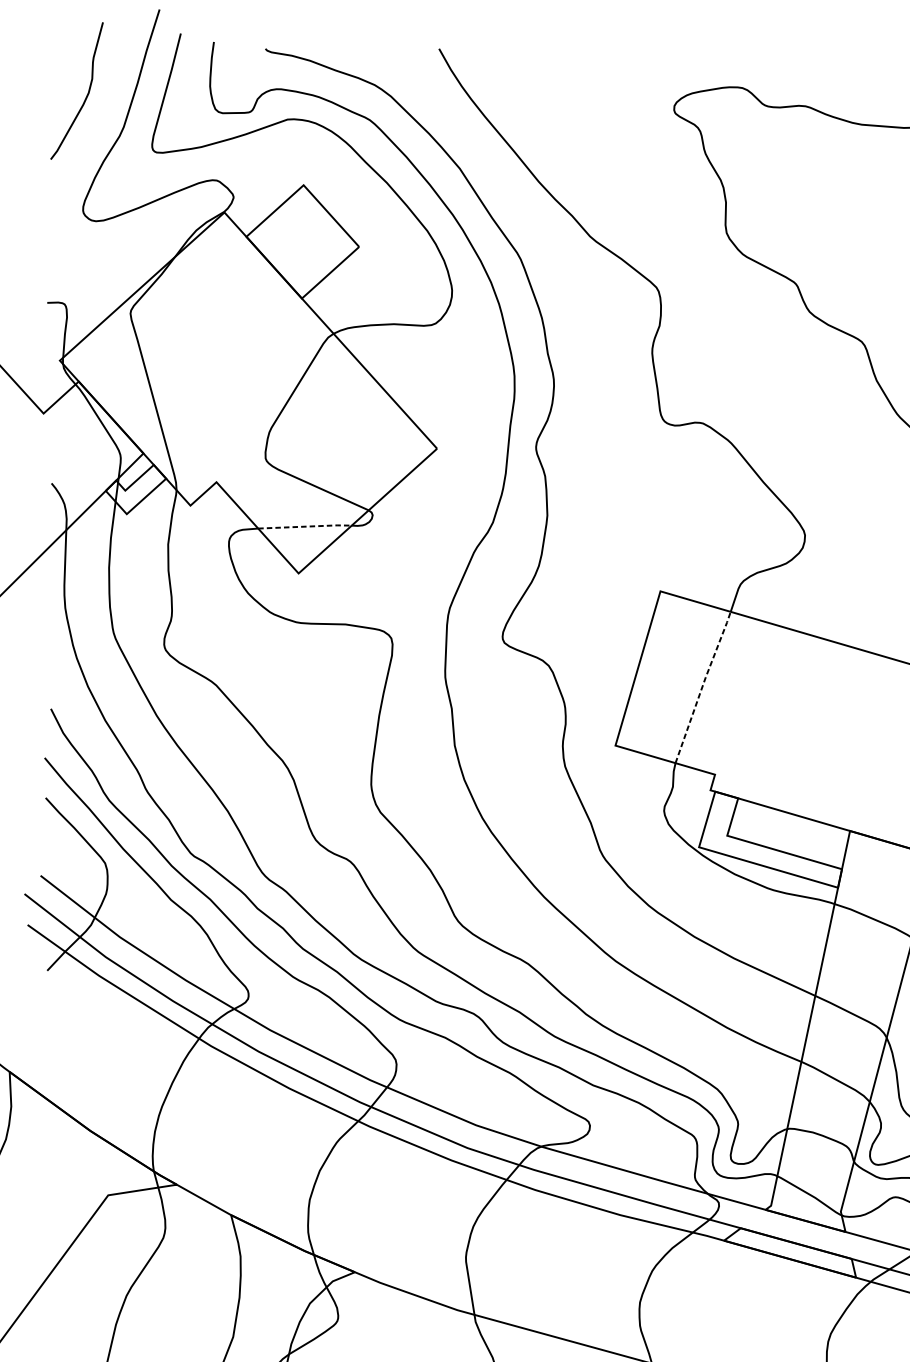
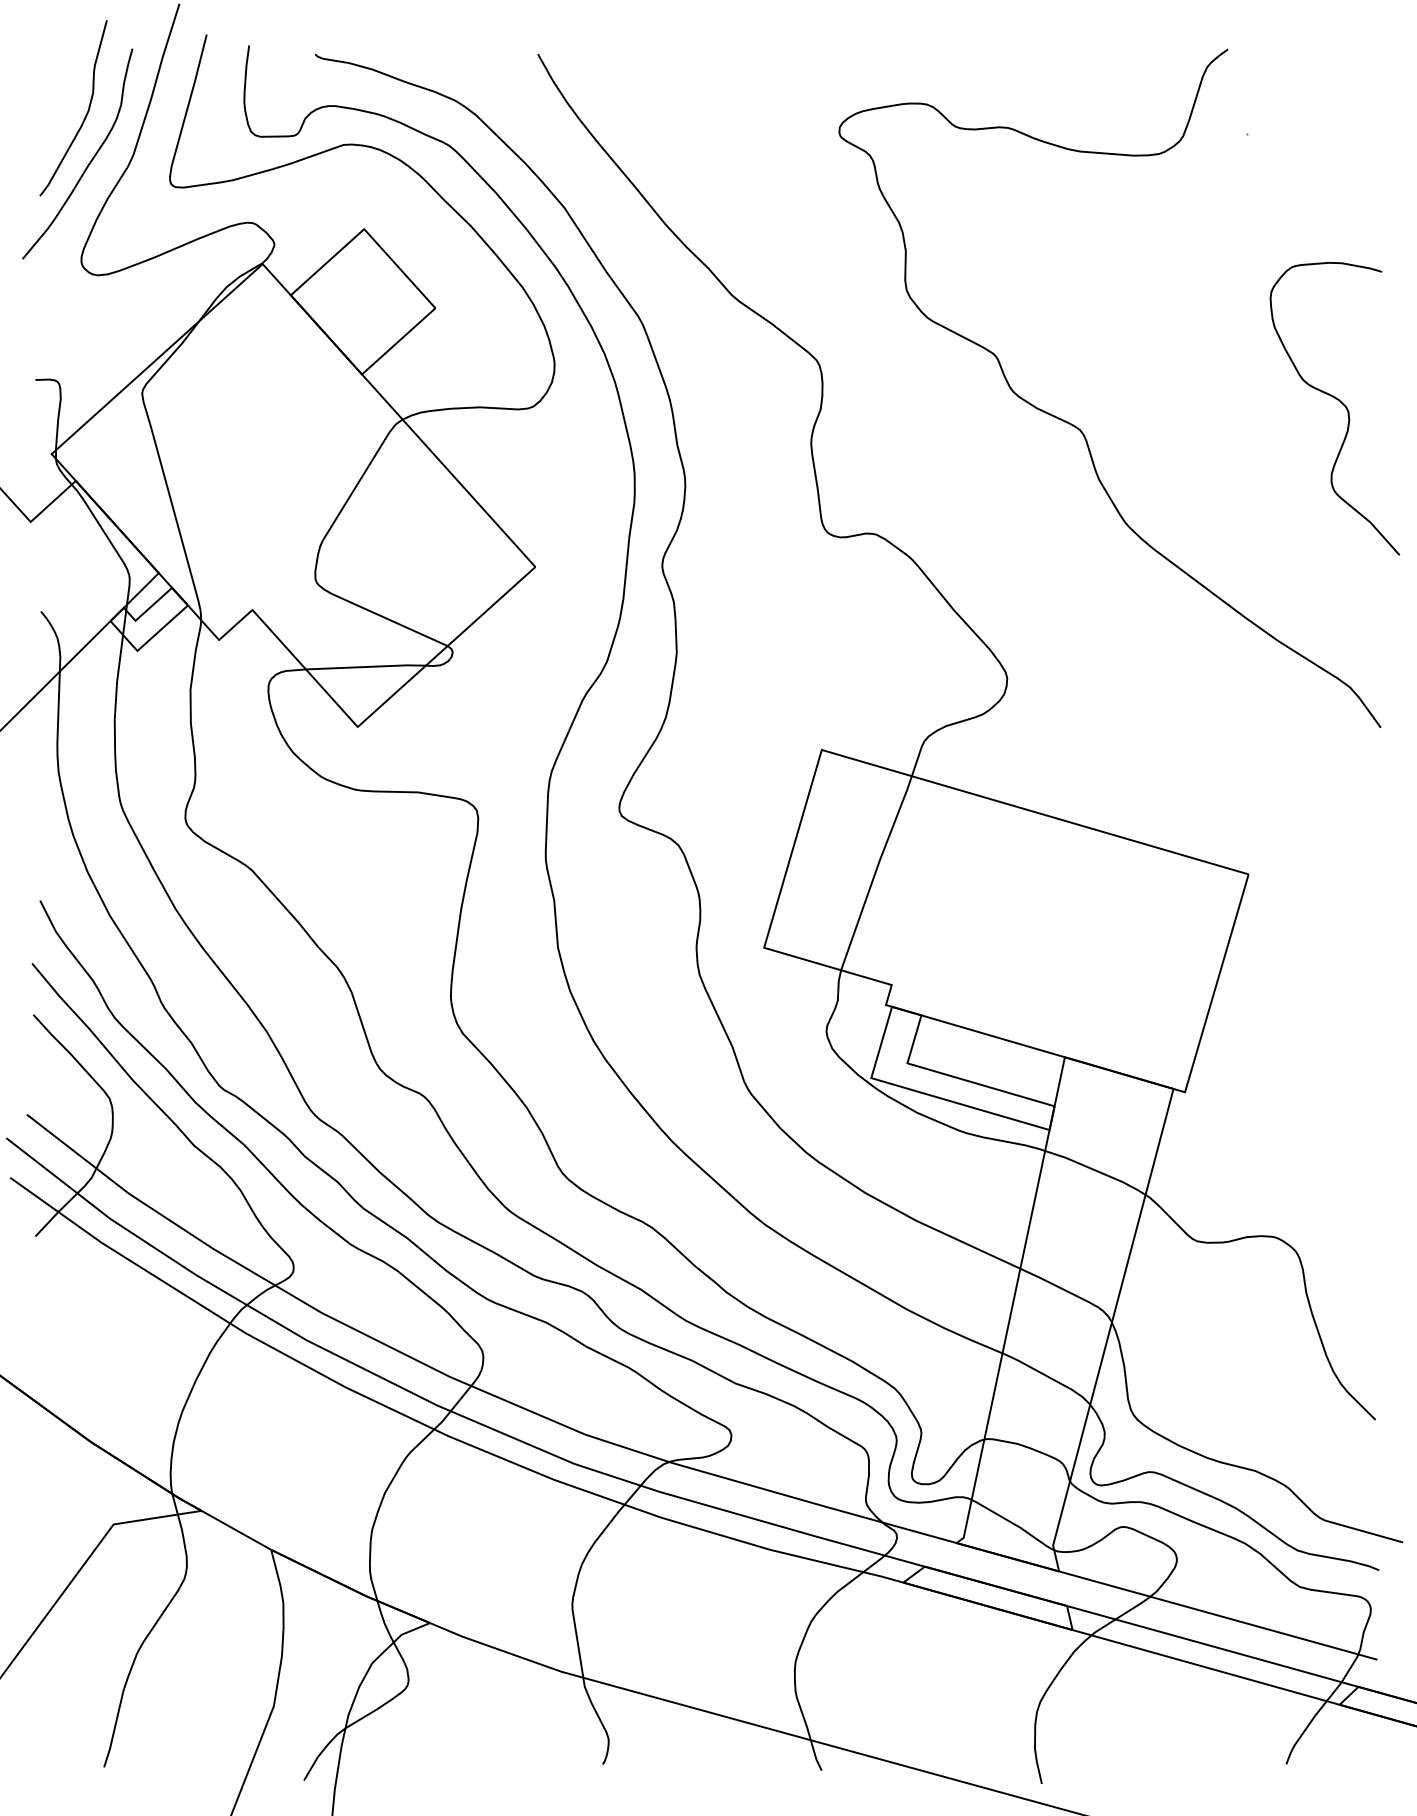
curve: (90, 131) -> (90, 160), added
line: (305, 526) -> (366, 666), dashed -> solid
line: (702, 686) -> (875, 871), dashed -> solid

